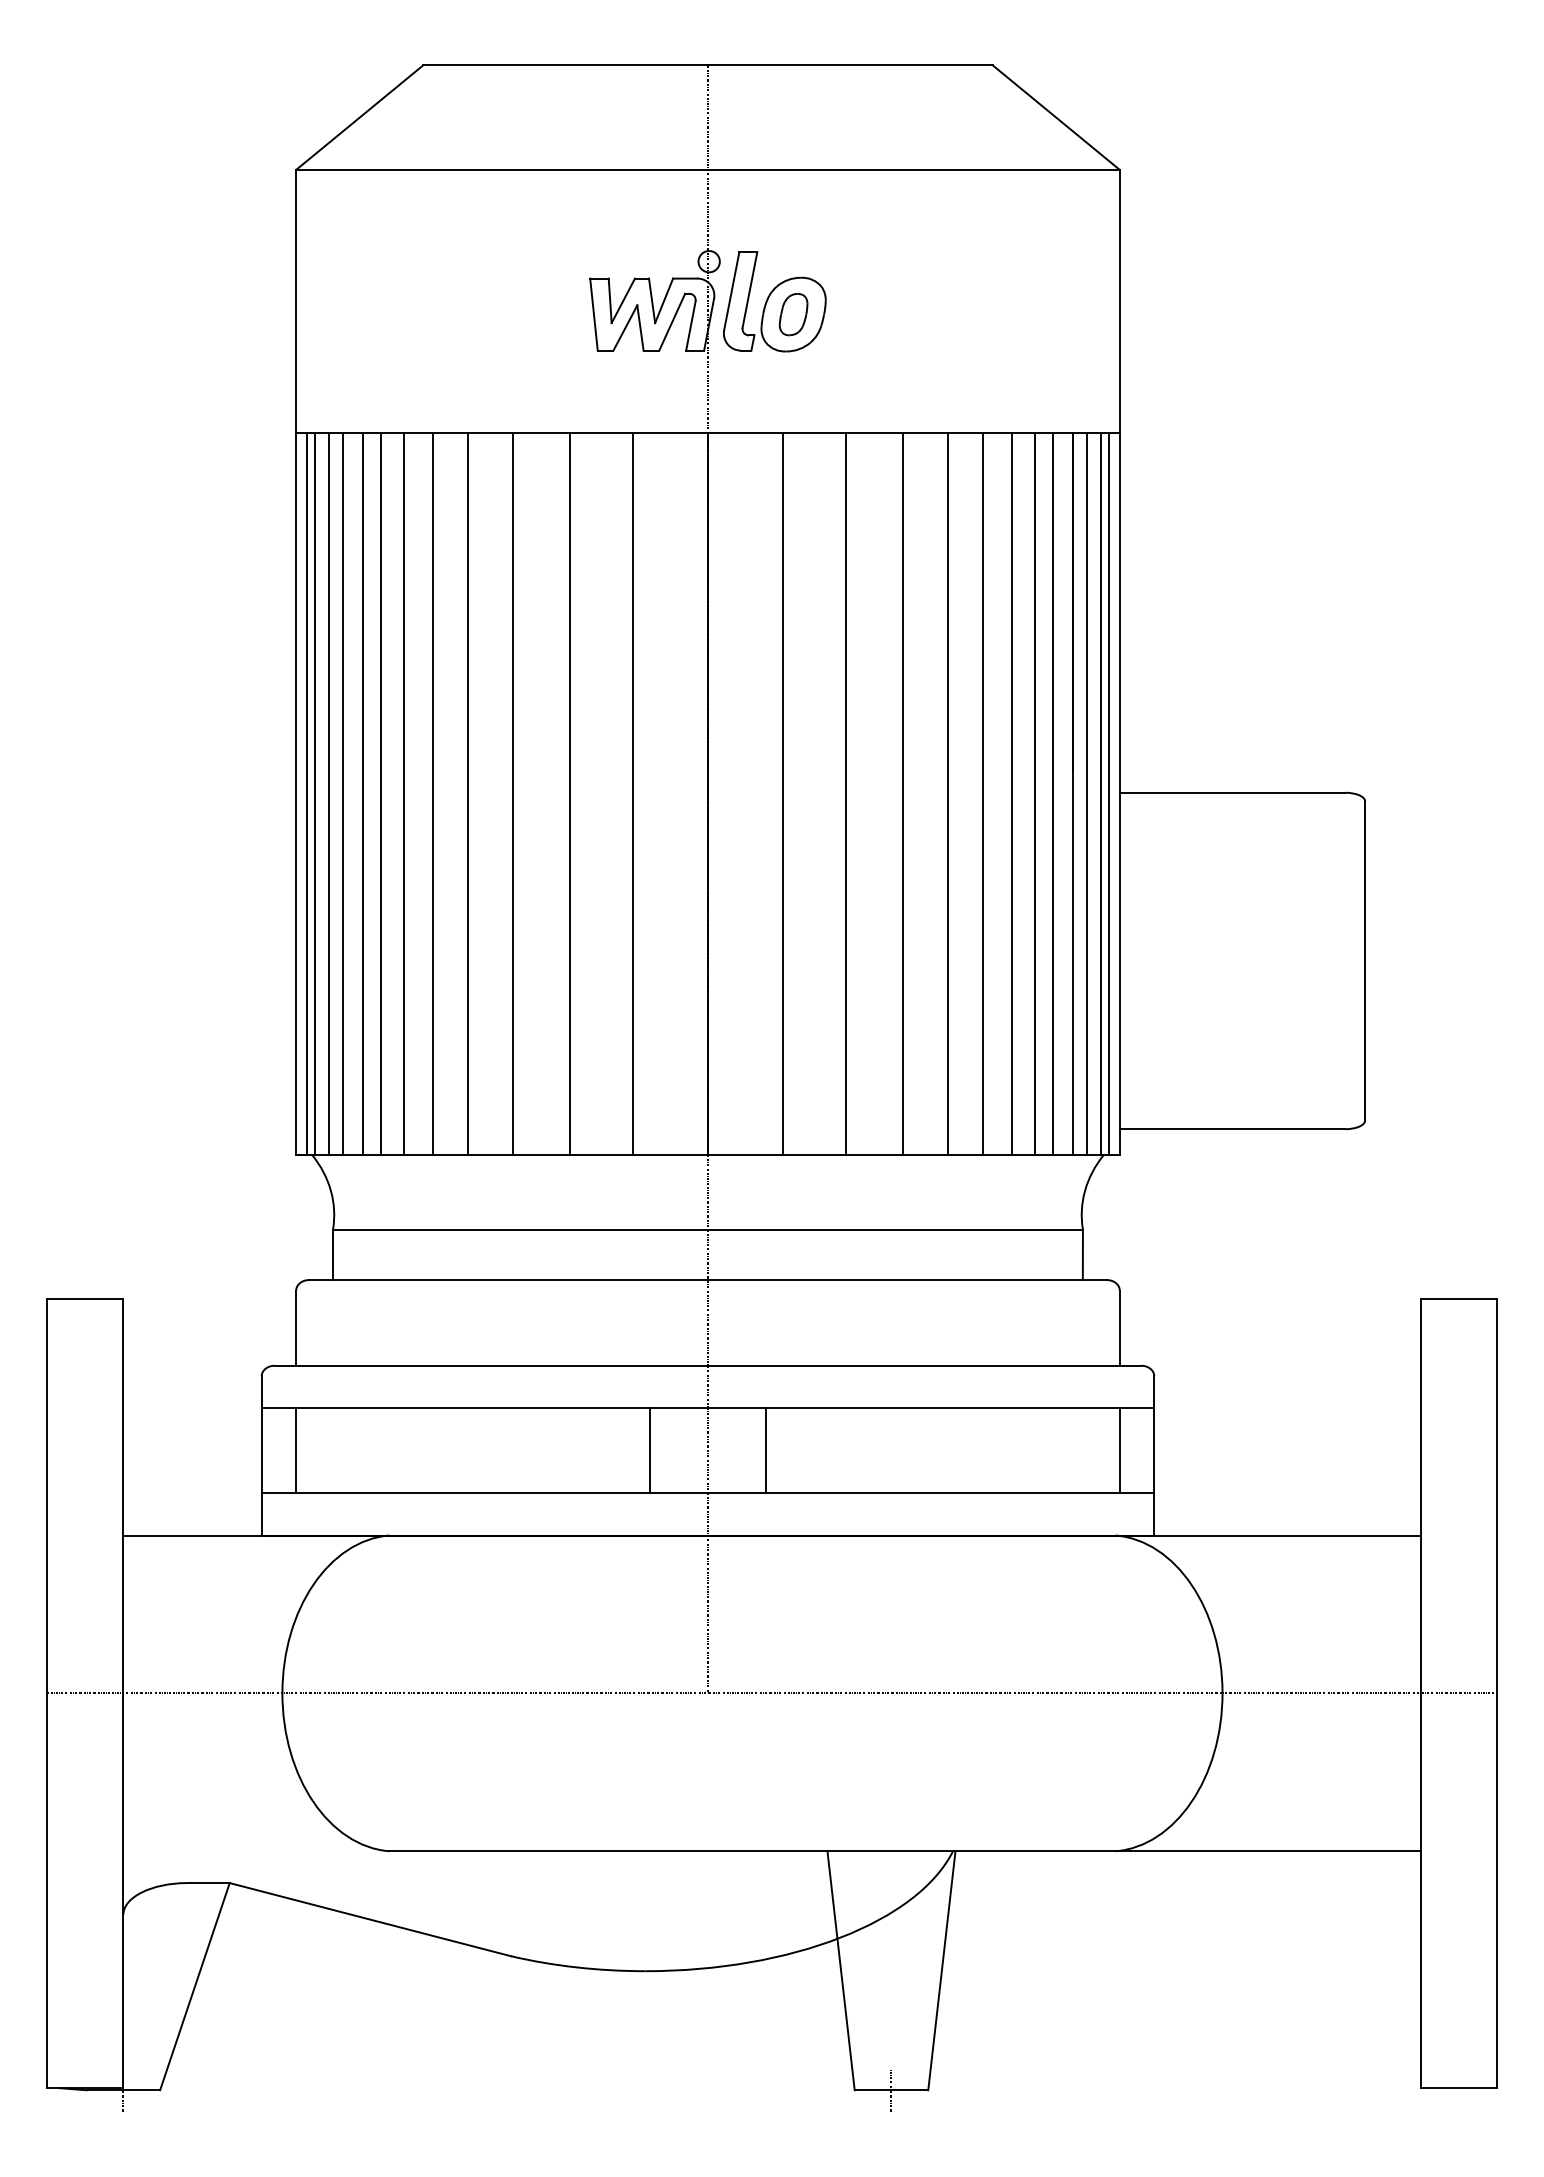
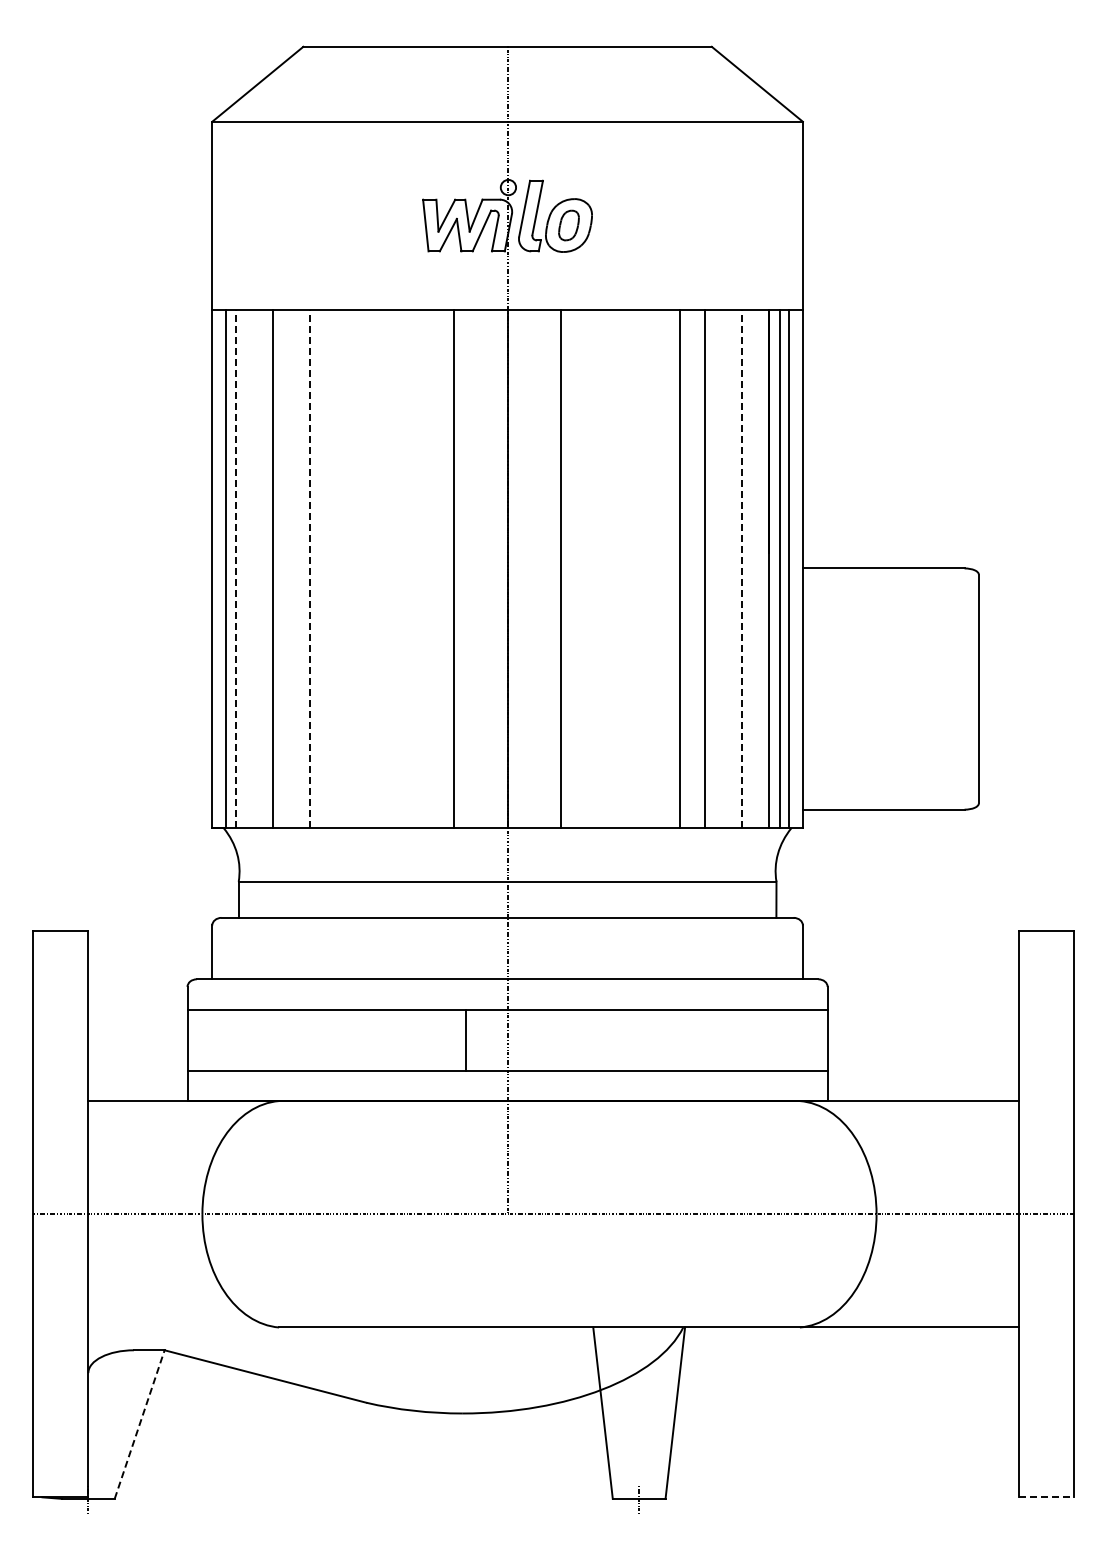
line: (306, 794) -> (219, 569), removed
line: (328, 794) -> (235, 569), solid -> dashed
line: (342, 794) -> (245, 569), removed
line: (362, 794) -> (259, 569), removed
line: (403, 794) -> (289, 569), removed
line: (433, 794) -> (310, 569), solid -> dashed
line: (467, 794) -> (335, 569), removed
line: (512, 794) -> (367, 569), removed
line: (569, 794) -> (408, 569), removed
line: (845, 794) -> (606, 569), removed
line: (903, 794) -> (647, 569), removed
line: (1011, 794) -> (725, 569), removed
line: (1035, 794) -> (742, 569), solid -> dashed
line: (1053, 794) -> (755, 569), removed
line: (1109, 794) -> (795, 569), removed
line: (296, 1449) -> (212, 1039), removed
line: (766, 1449) -> (549, 1039), removed
line: (1119, 1449) -> (802, 1039), removed
line: (194, 1986) -> (139, 1424), solid -> dashed
line: (1459, 2088) -> (1046, 1497), solid -> dashed

